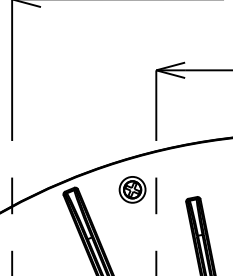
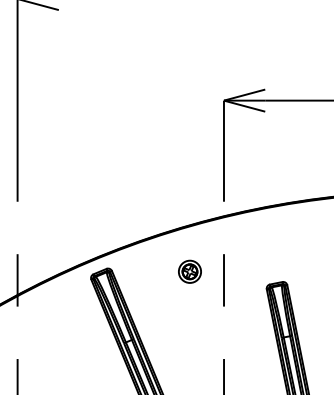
part: (132, 189) -> (189, 271), size x0.6

